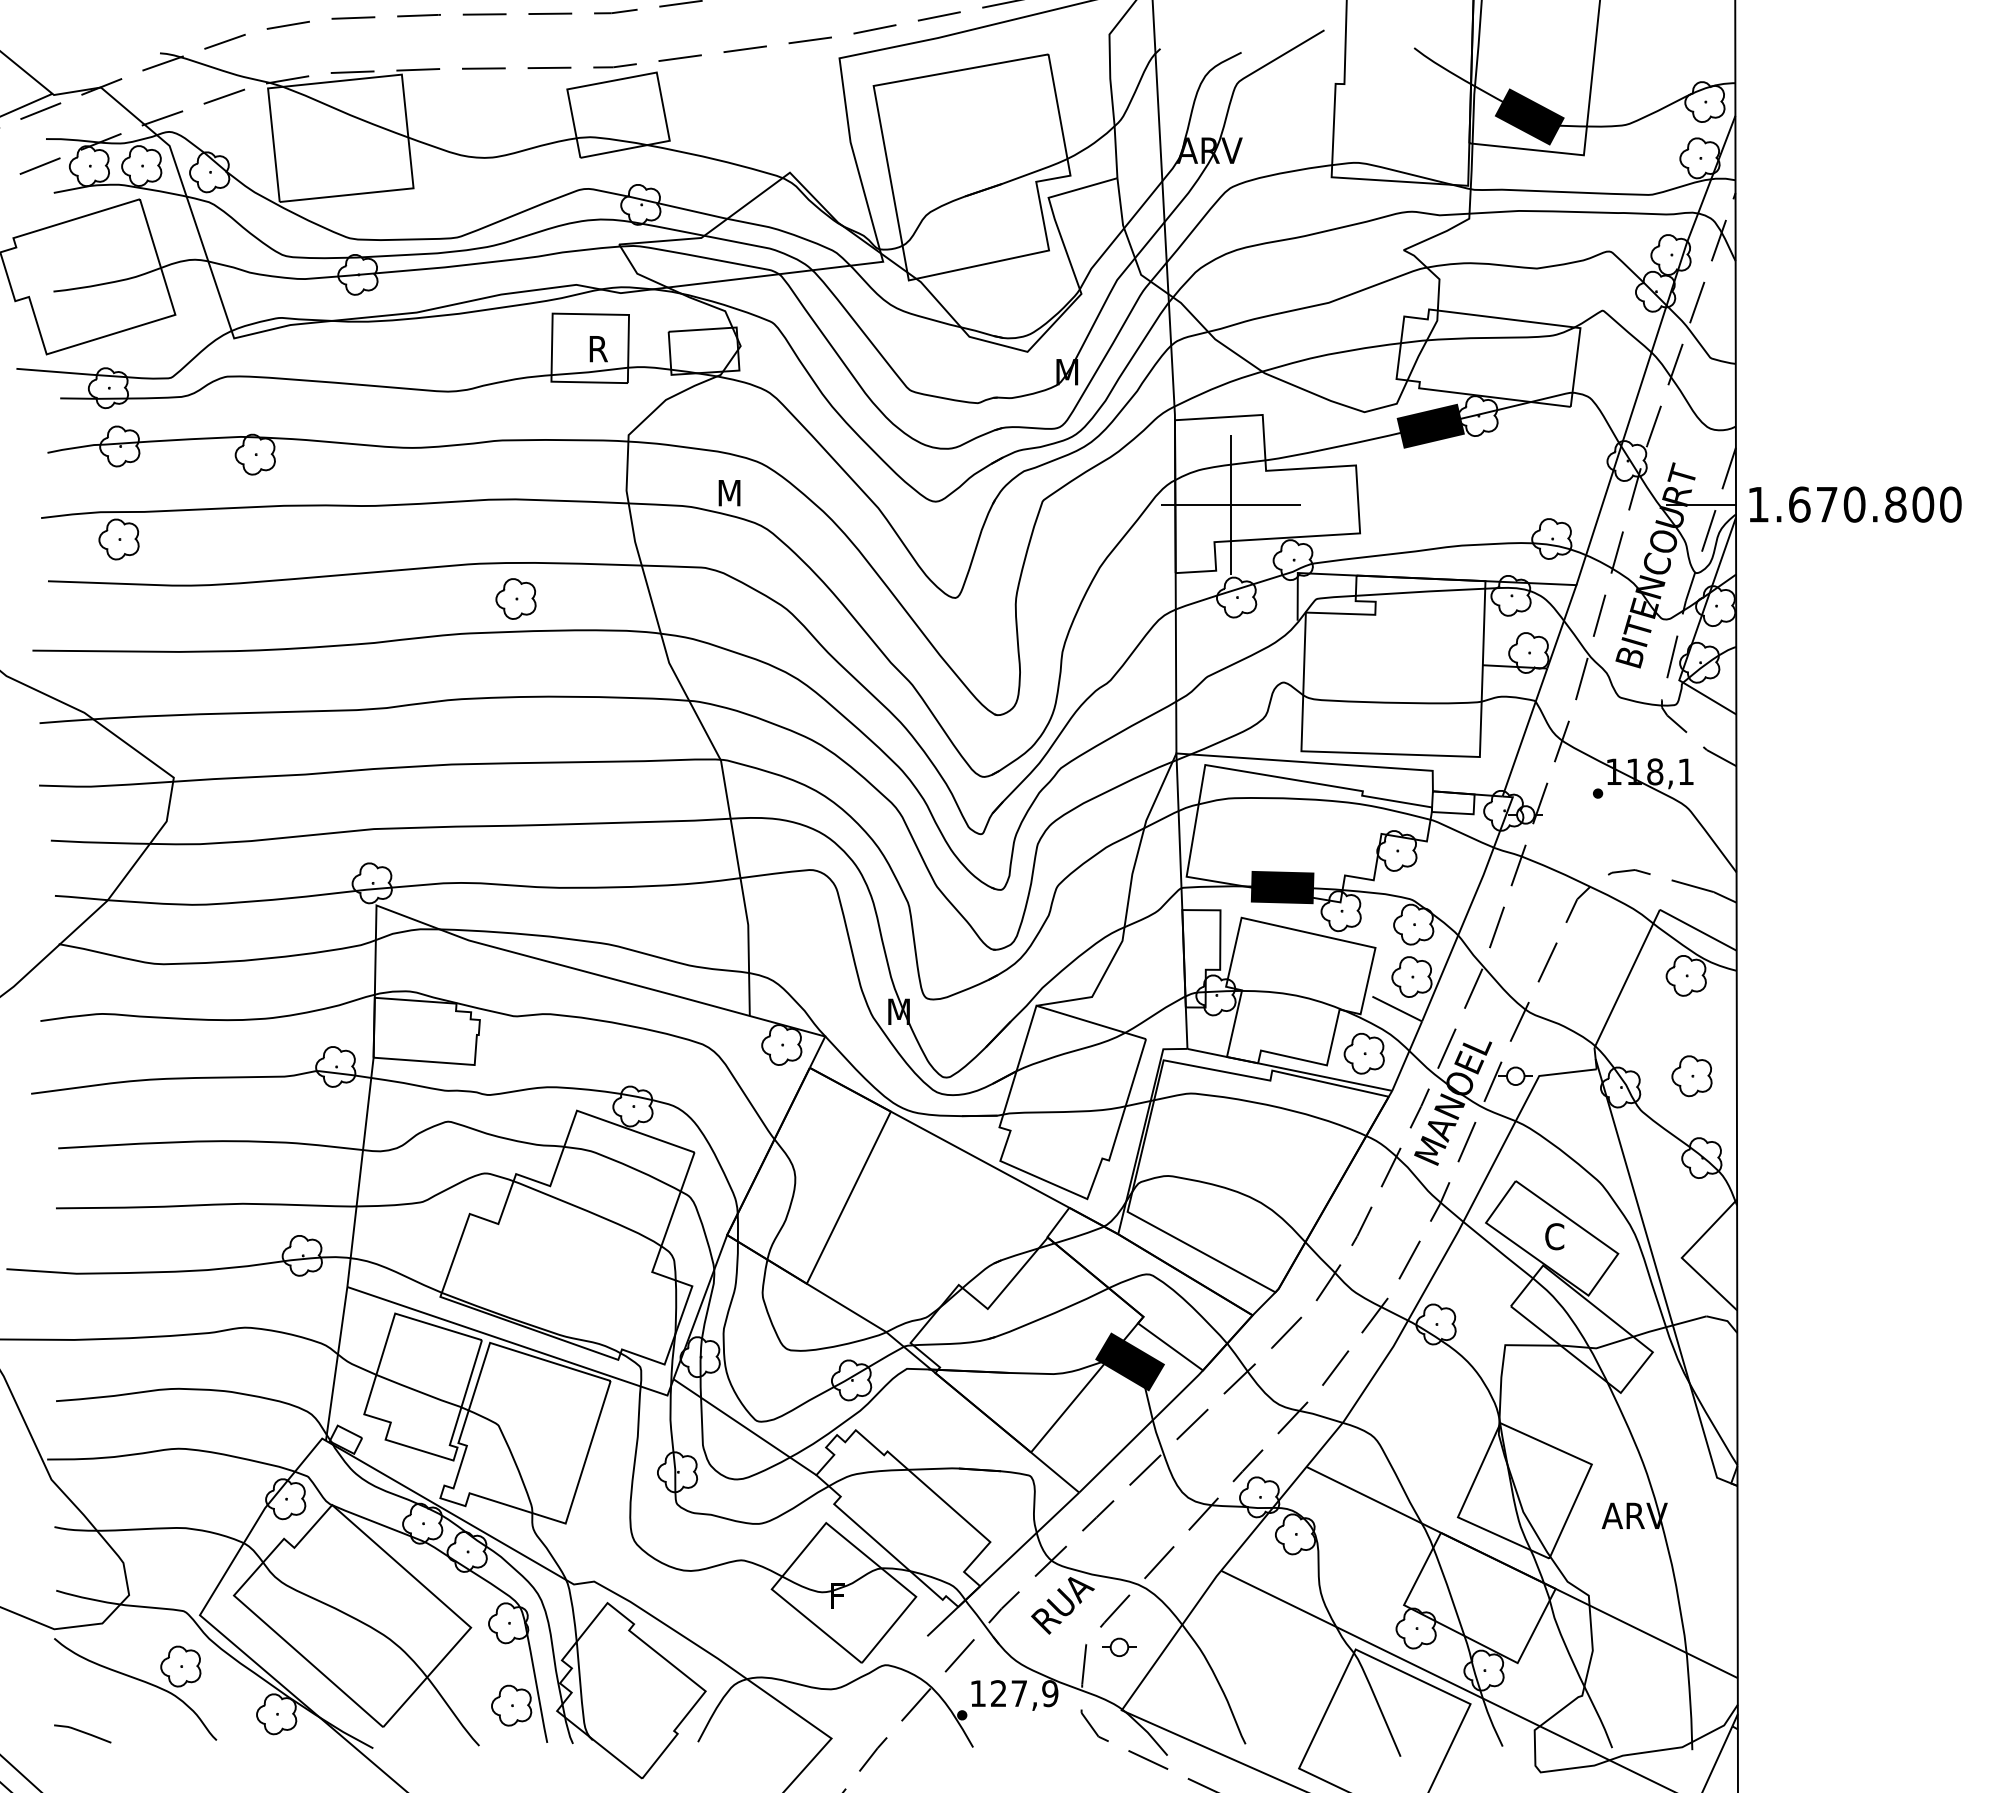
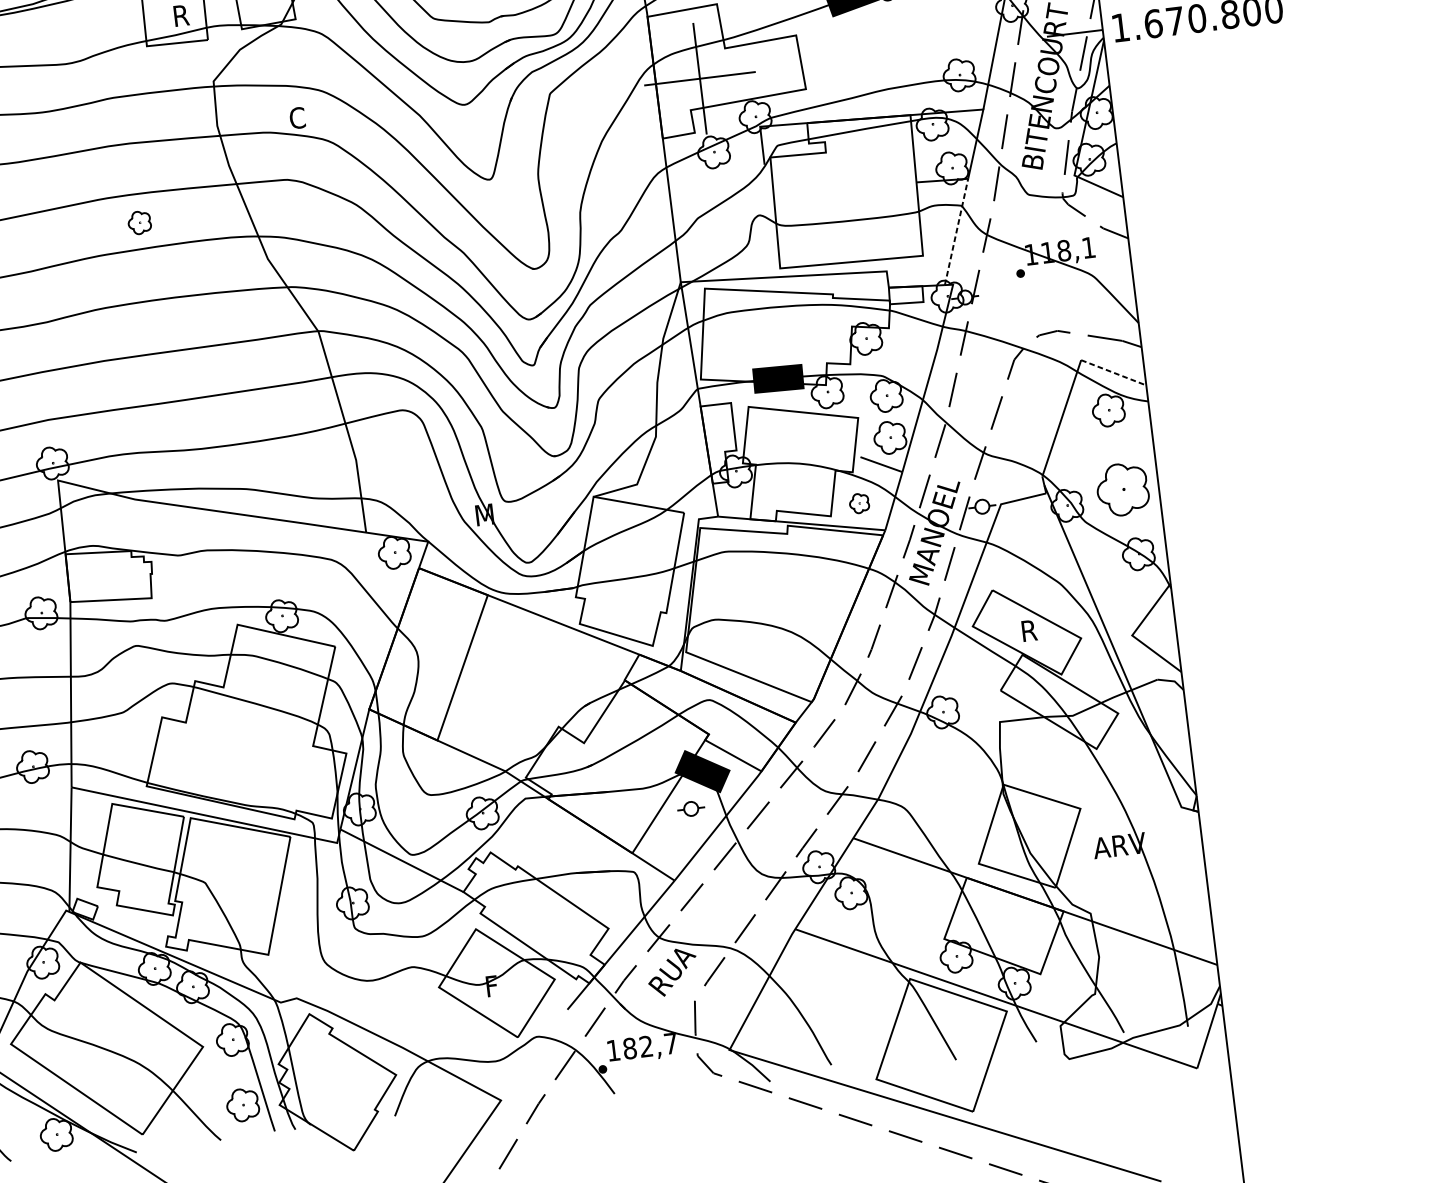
text: (728, 492) -> (298, 117), M -> C
part: (515, 598) -> (139, 222), size x0.7
line: (1524, 732) -> (956, 231), solid -> dashed
line: (1698, 930) -> (1113, 372), solid -> dashed
part: (1363, 1053) -> (858, 503), size x0.6
part: (1691, 1076) -> (1122, 490), size x1.6
text: (1554, 1236) -> (1028, 630), C -> R
part: (1119, 1646) -> (691, 808), moved
text: (1024, 1693) -> (650, 1046), 127,9 -> 182,7

